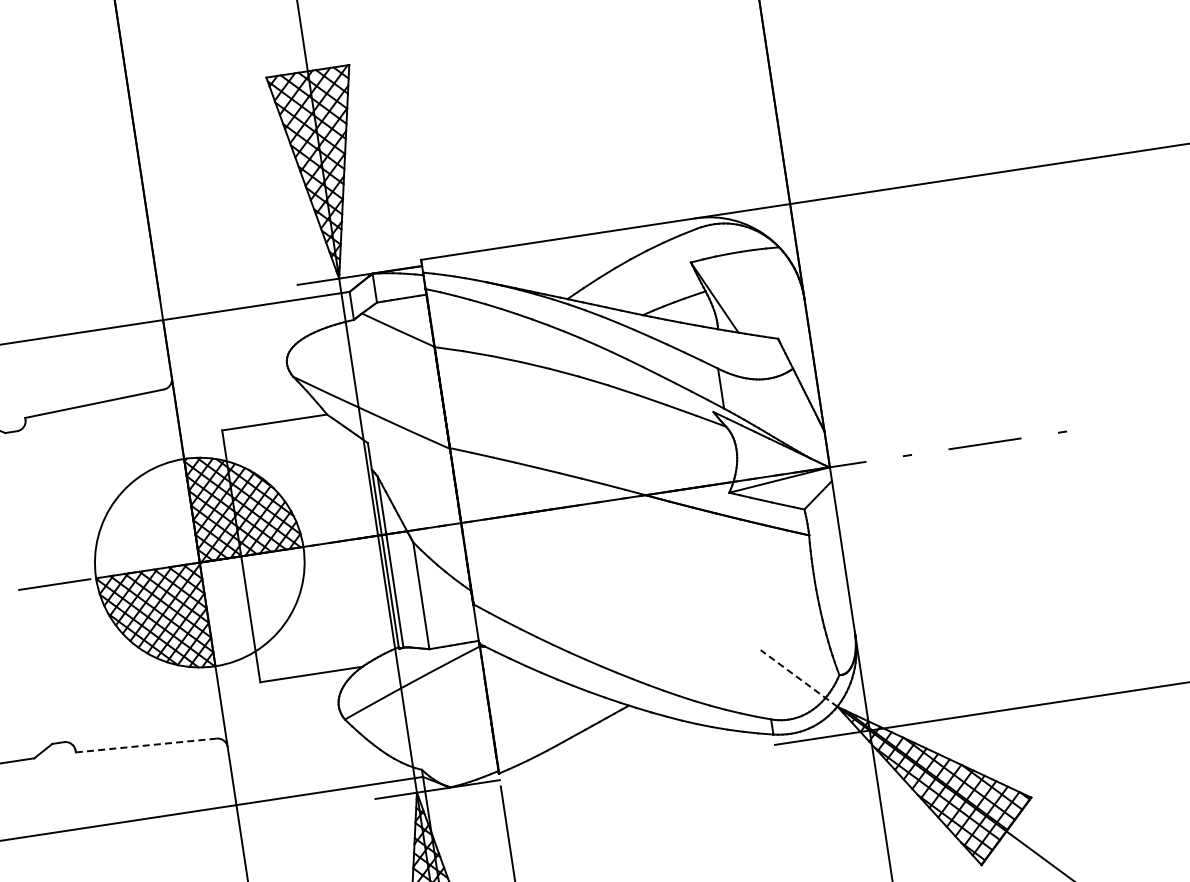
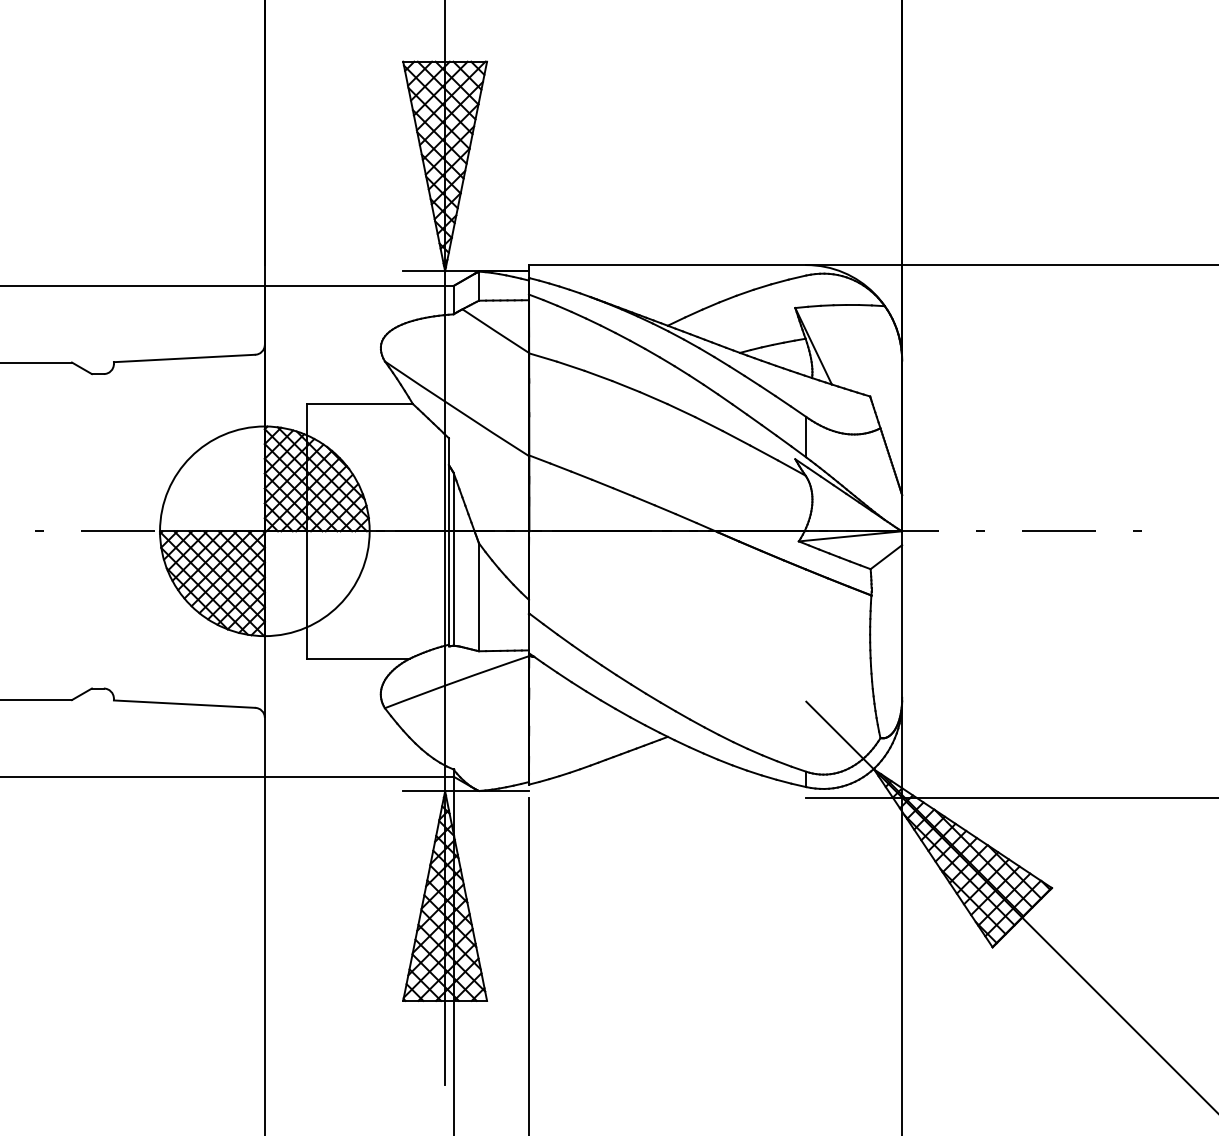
line: (799, 678) -> (840, 735), dashed -> solid
line: (146, 745) -> (184, 704), dashed -> solid

